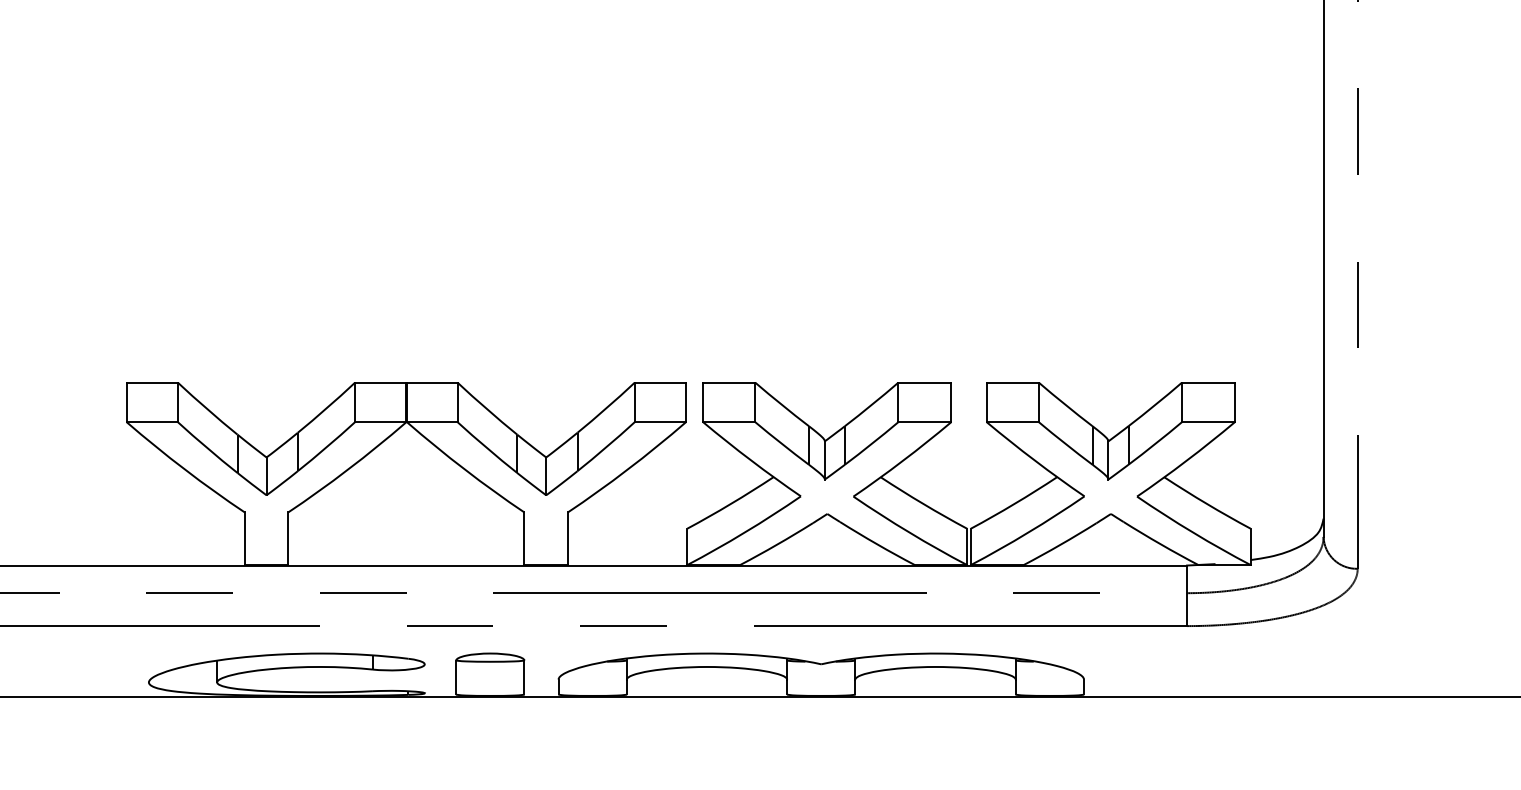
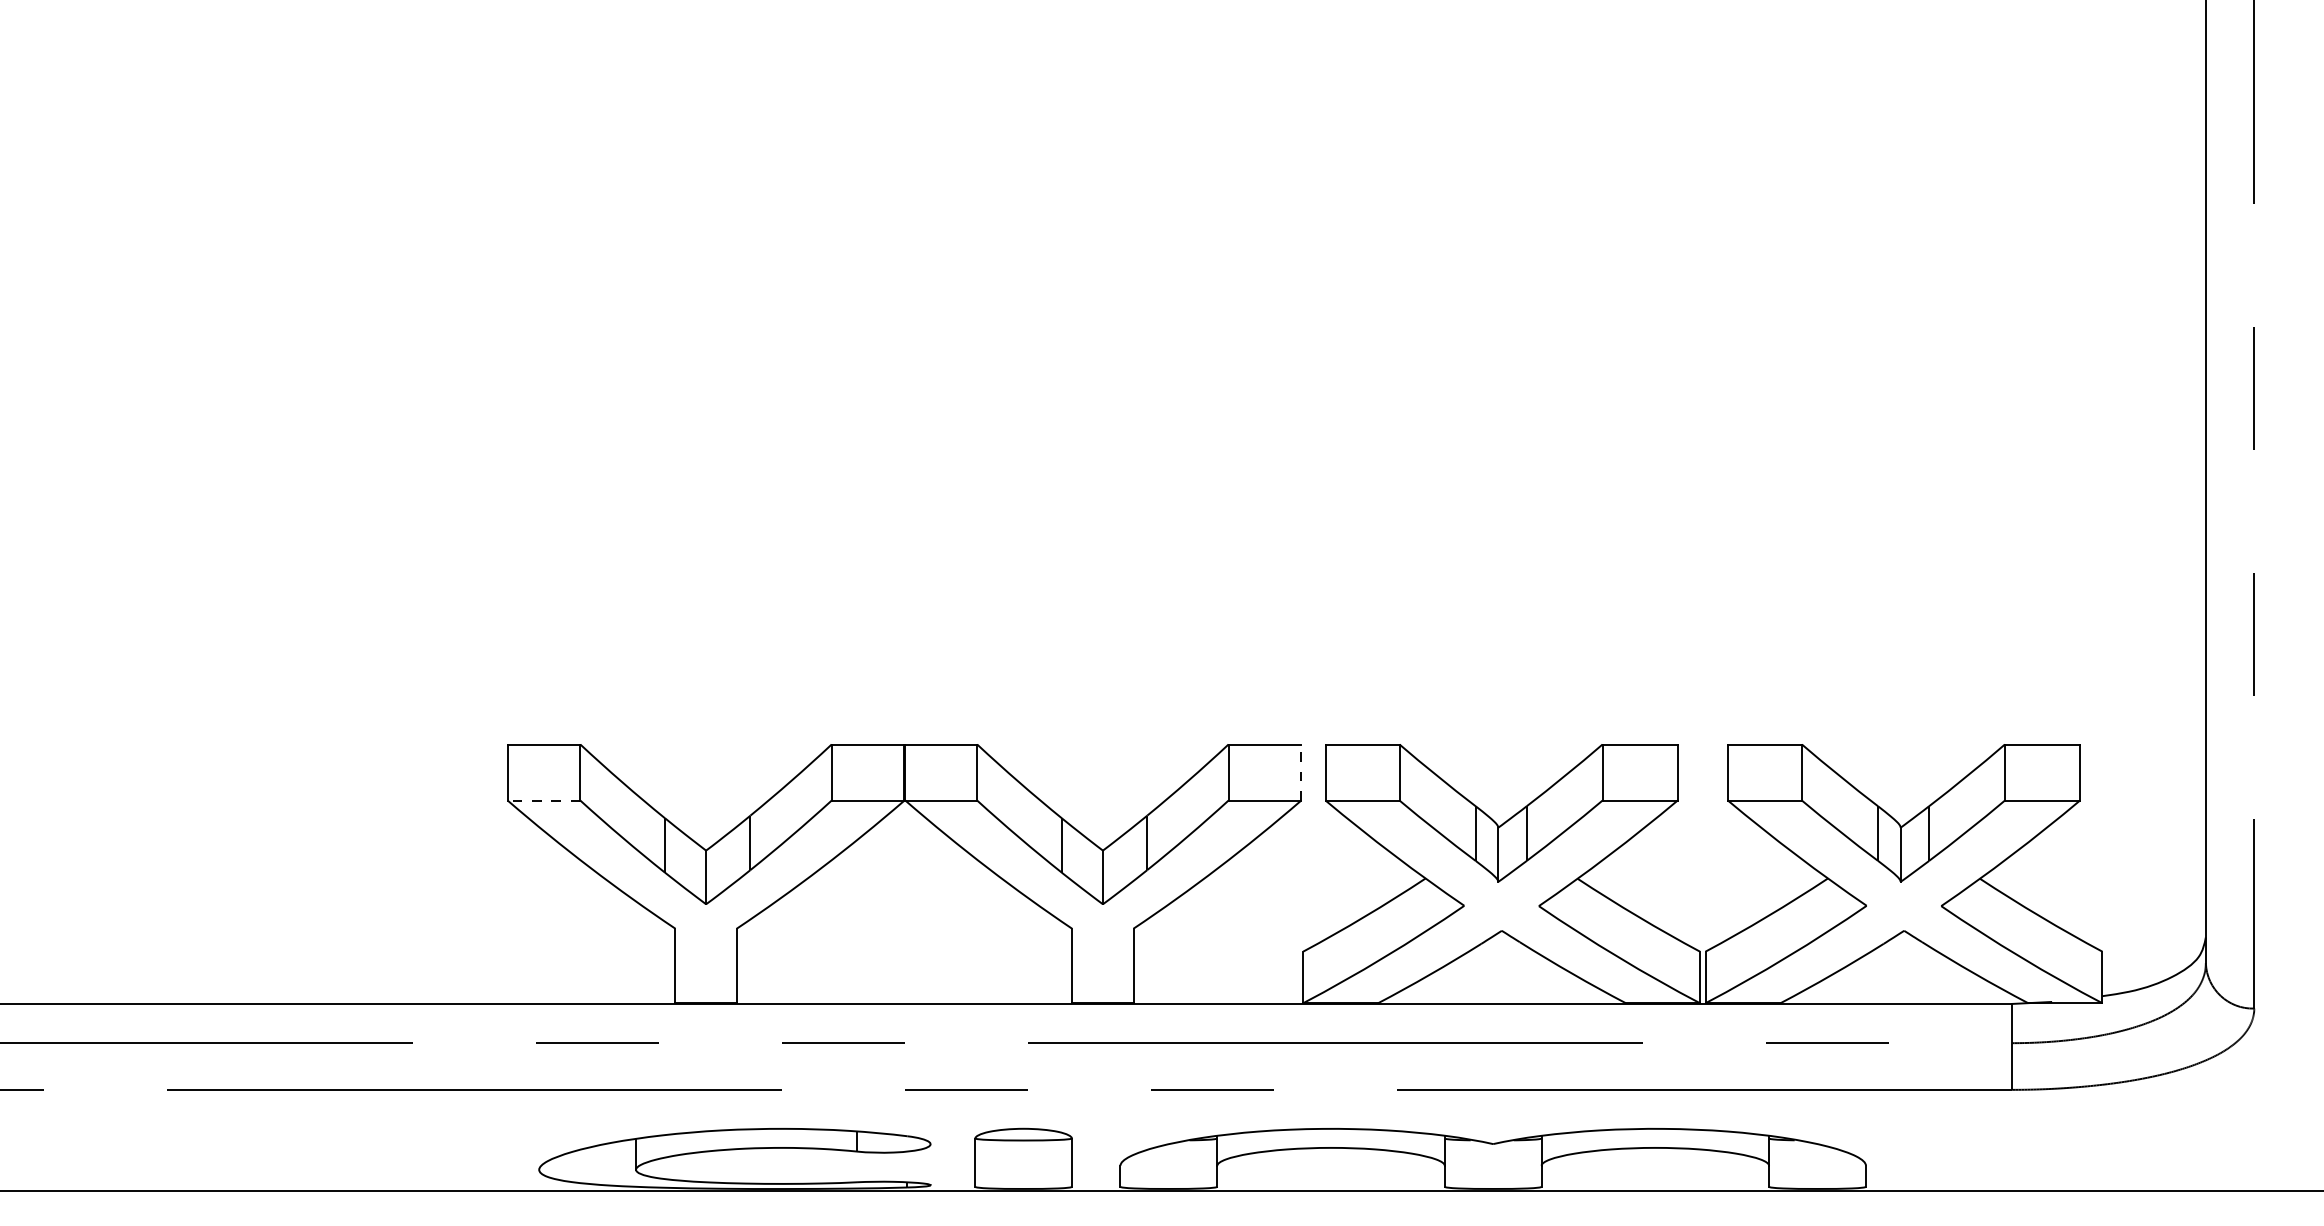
line: (686, 402) -> (1301, 772), solid -> dashed
line: (151, 422) -> (543, 800), solid -> dashed

